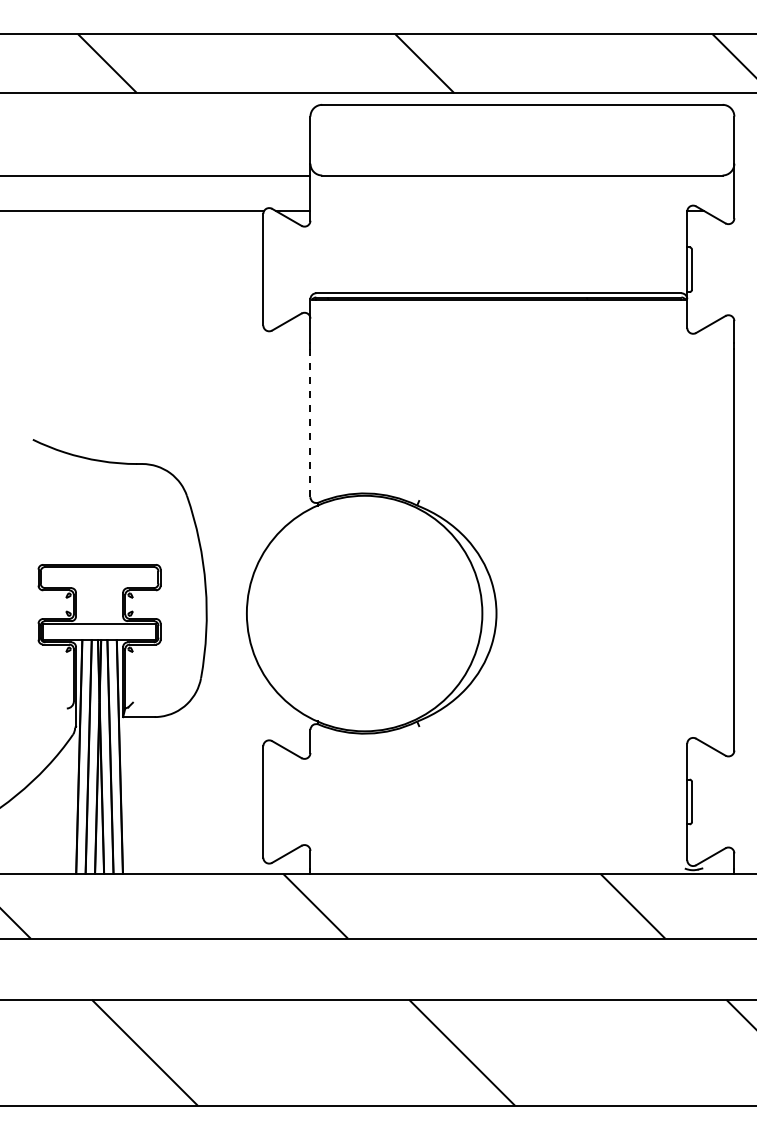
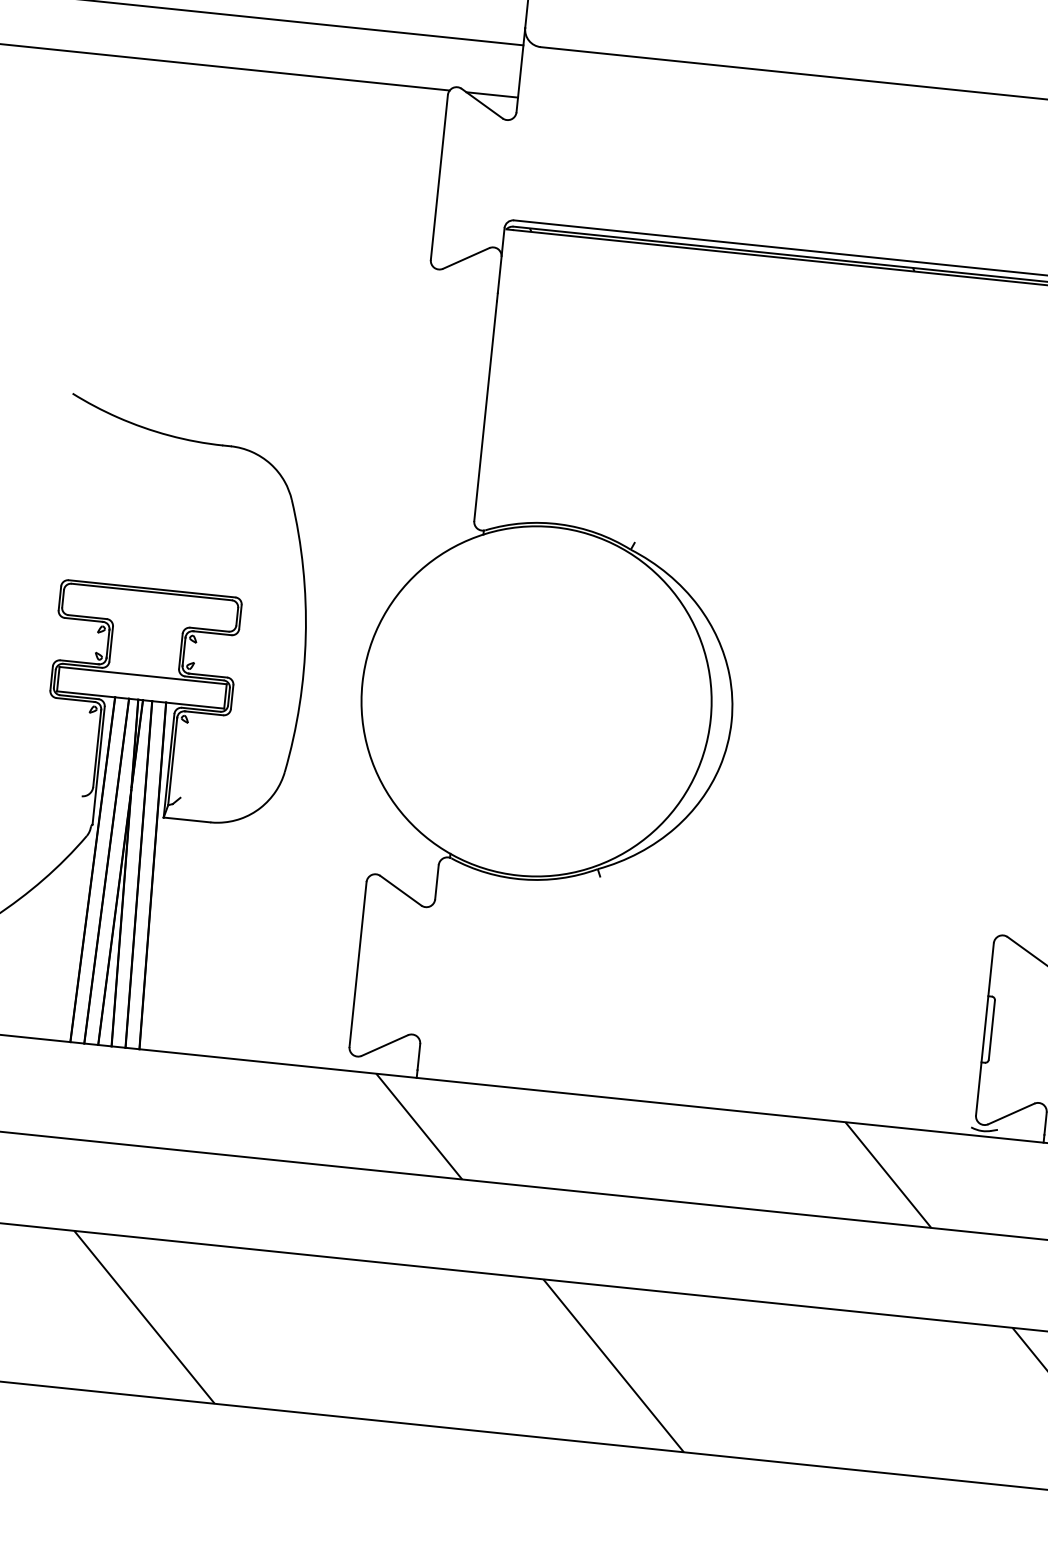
line: (310, 423) -> (485, 412), dashed -> solid

